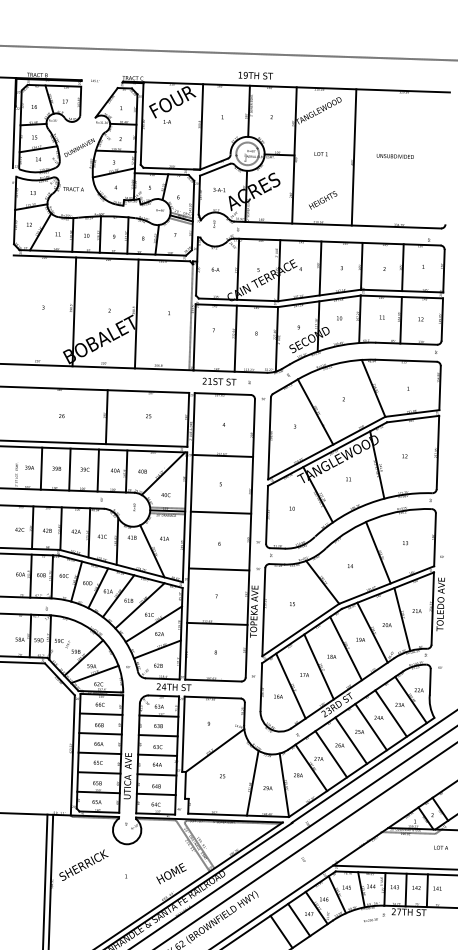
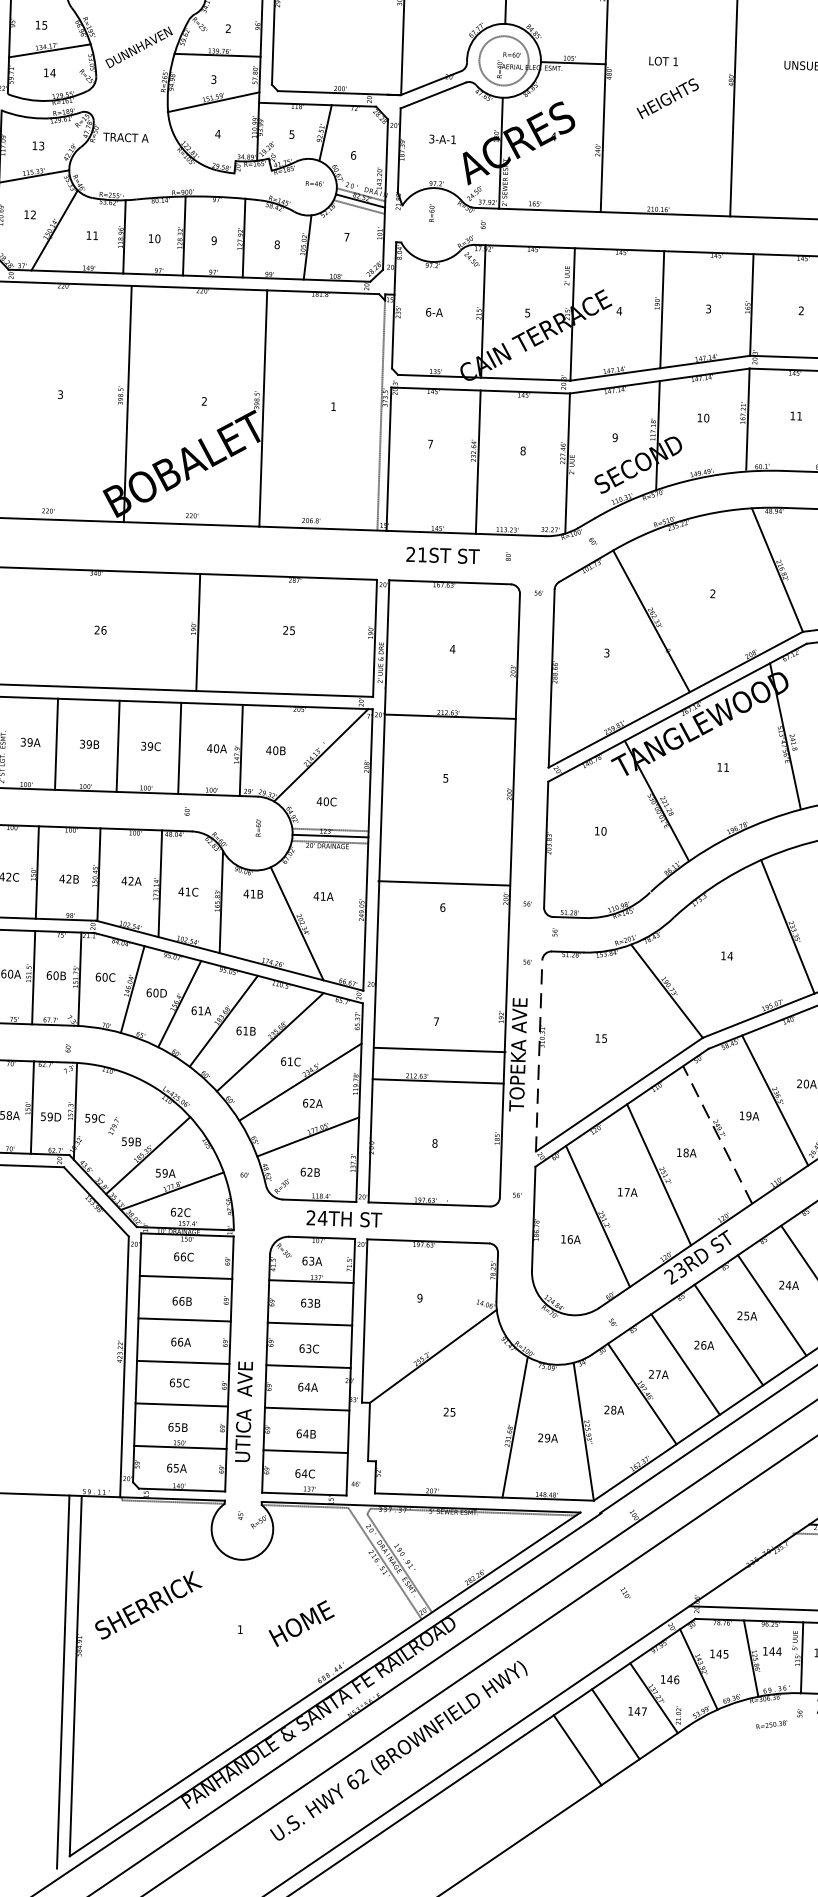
text: (323, 200) -> (668, 99), moved
line: (220, 512) -> (442, 882), moved
line: (218, 569) -> (438, 1050), moved
line: (263, 611) -> (538, 1054), solid -> dashed
line: (345, 648) -> (716, 1134), solid -> dashed
text: (171, 873) -> (301, 1623), moved

